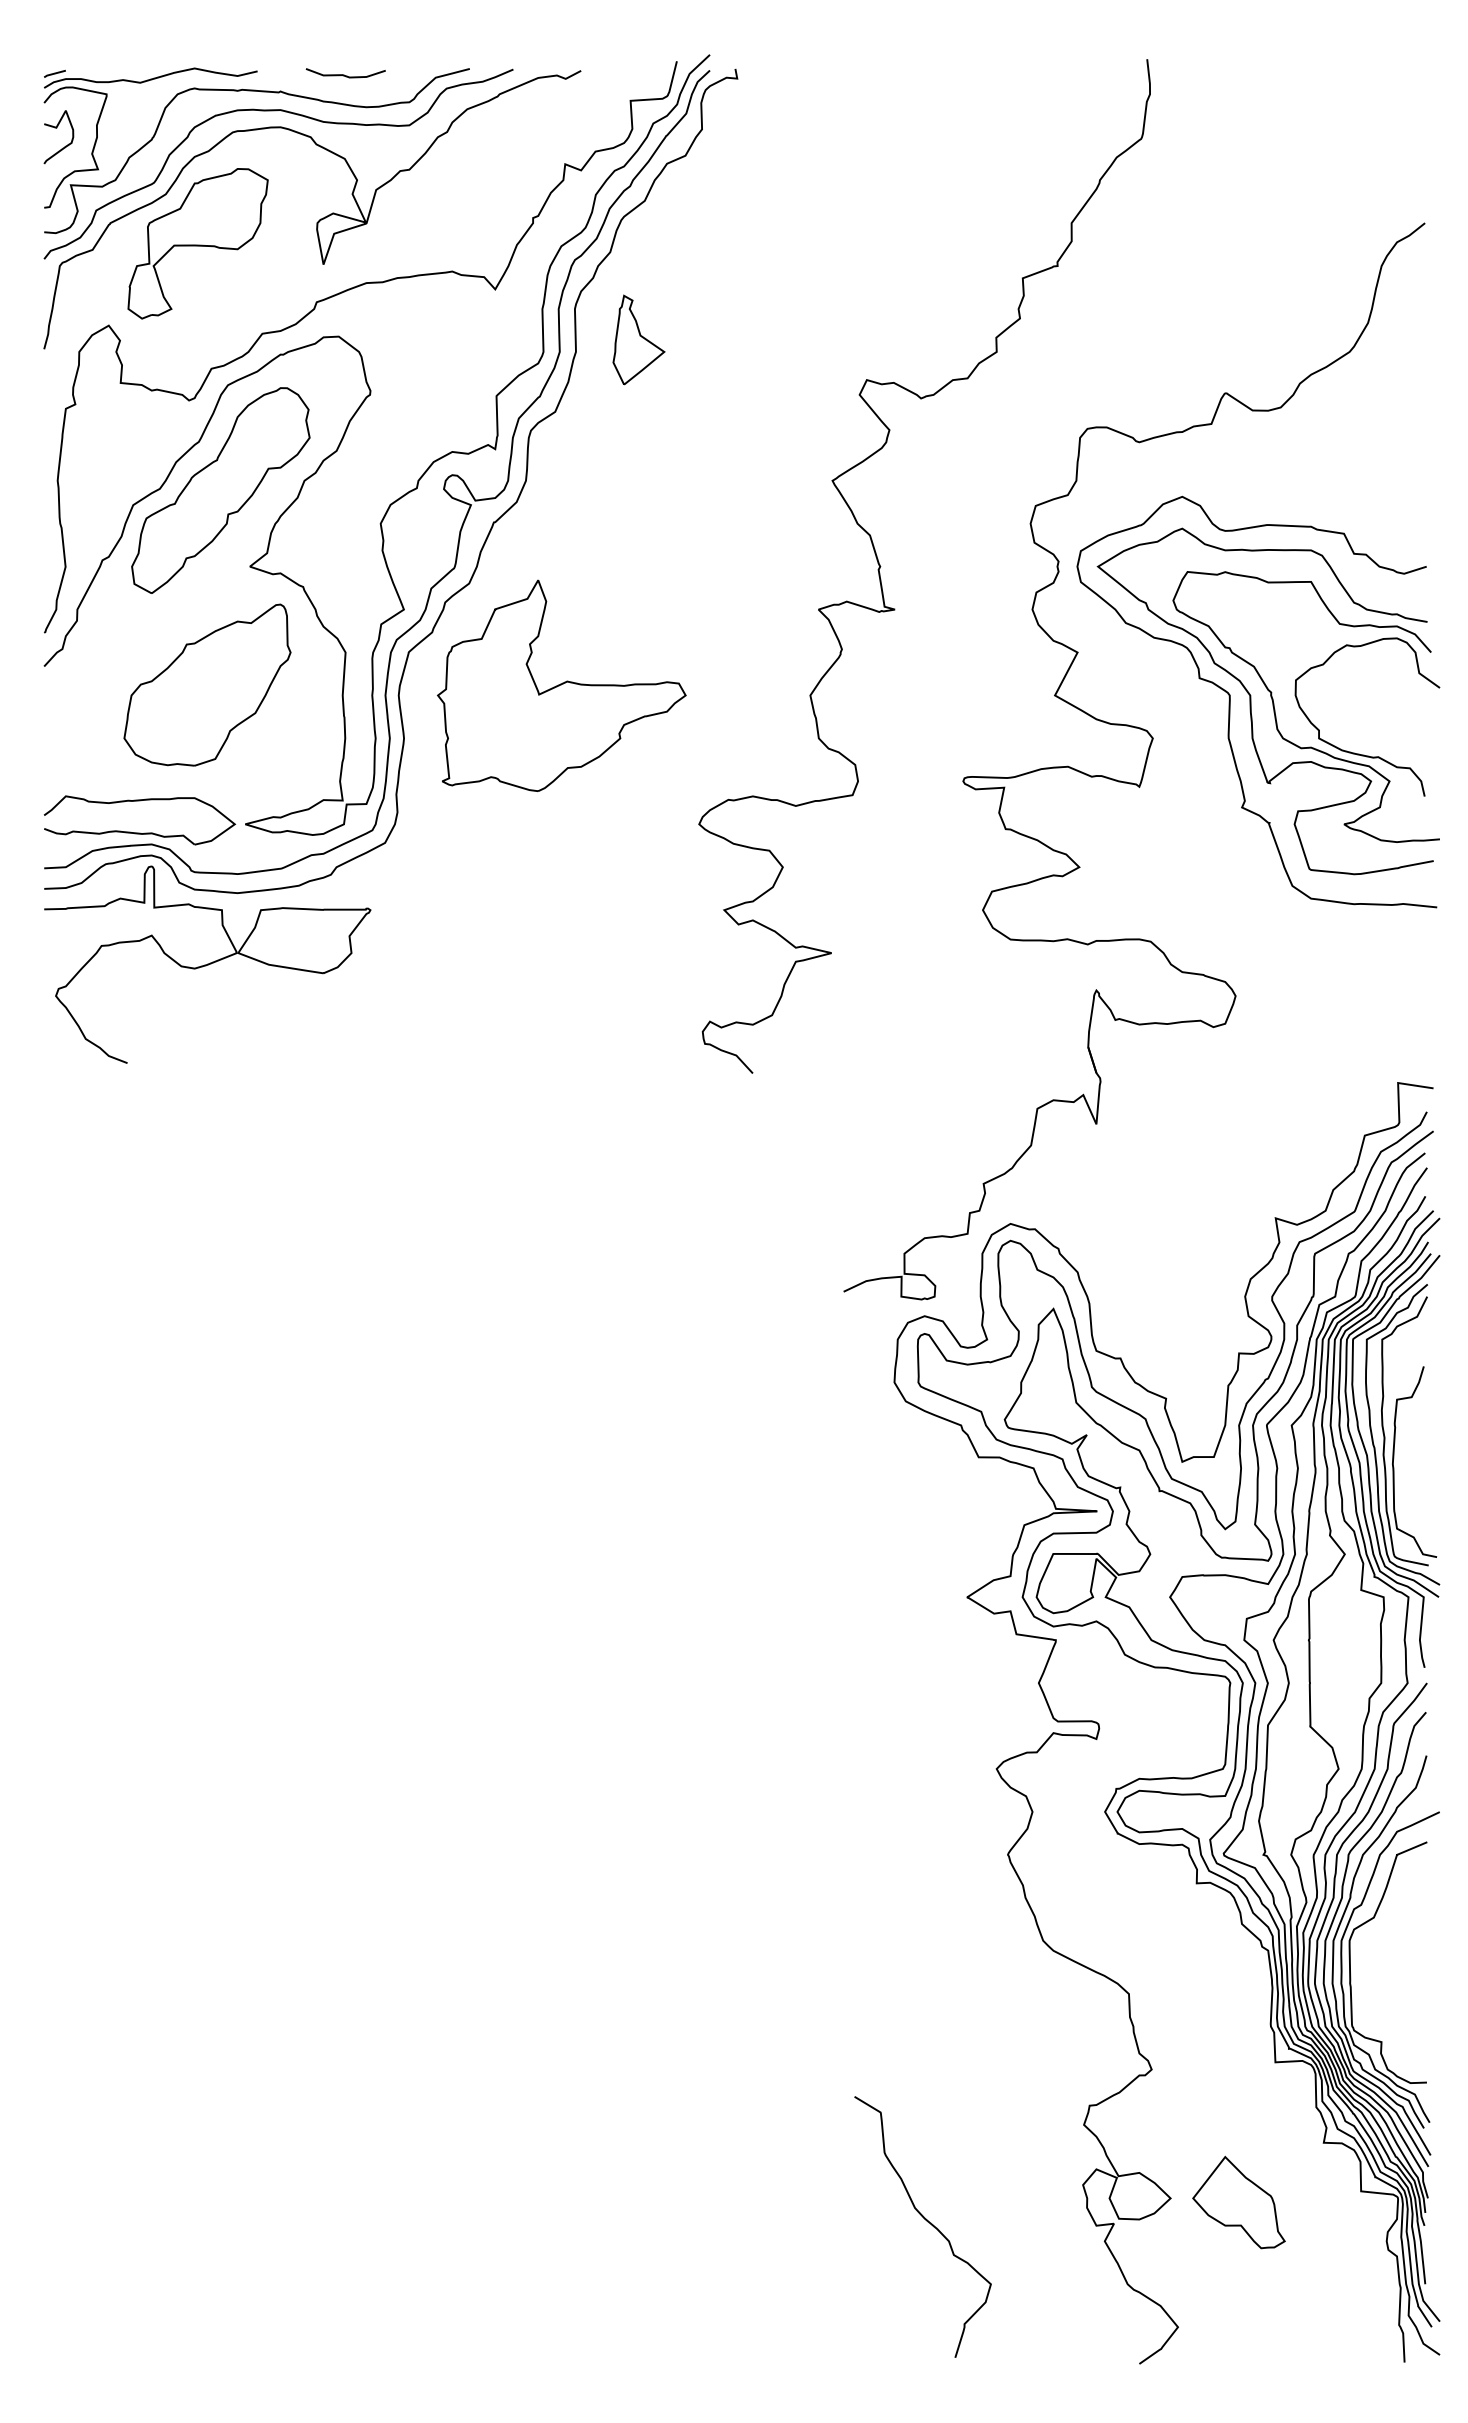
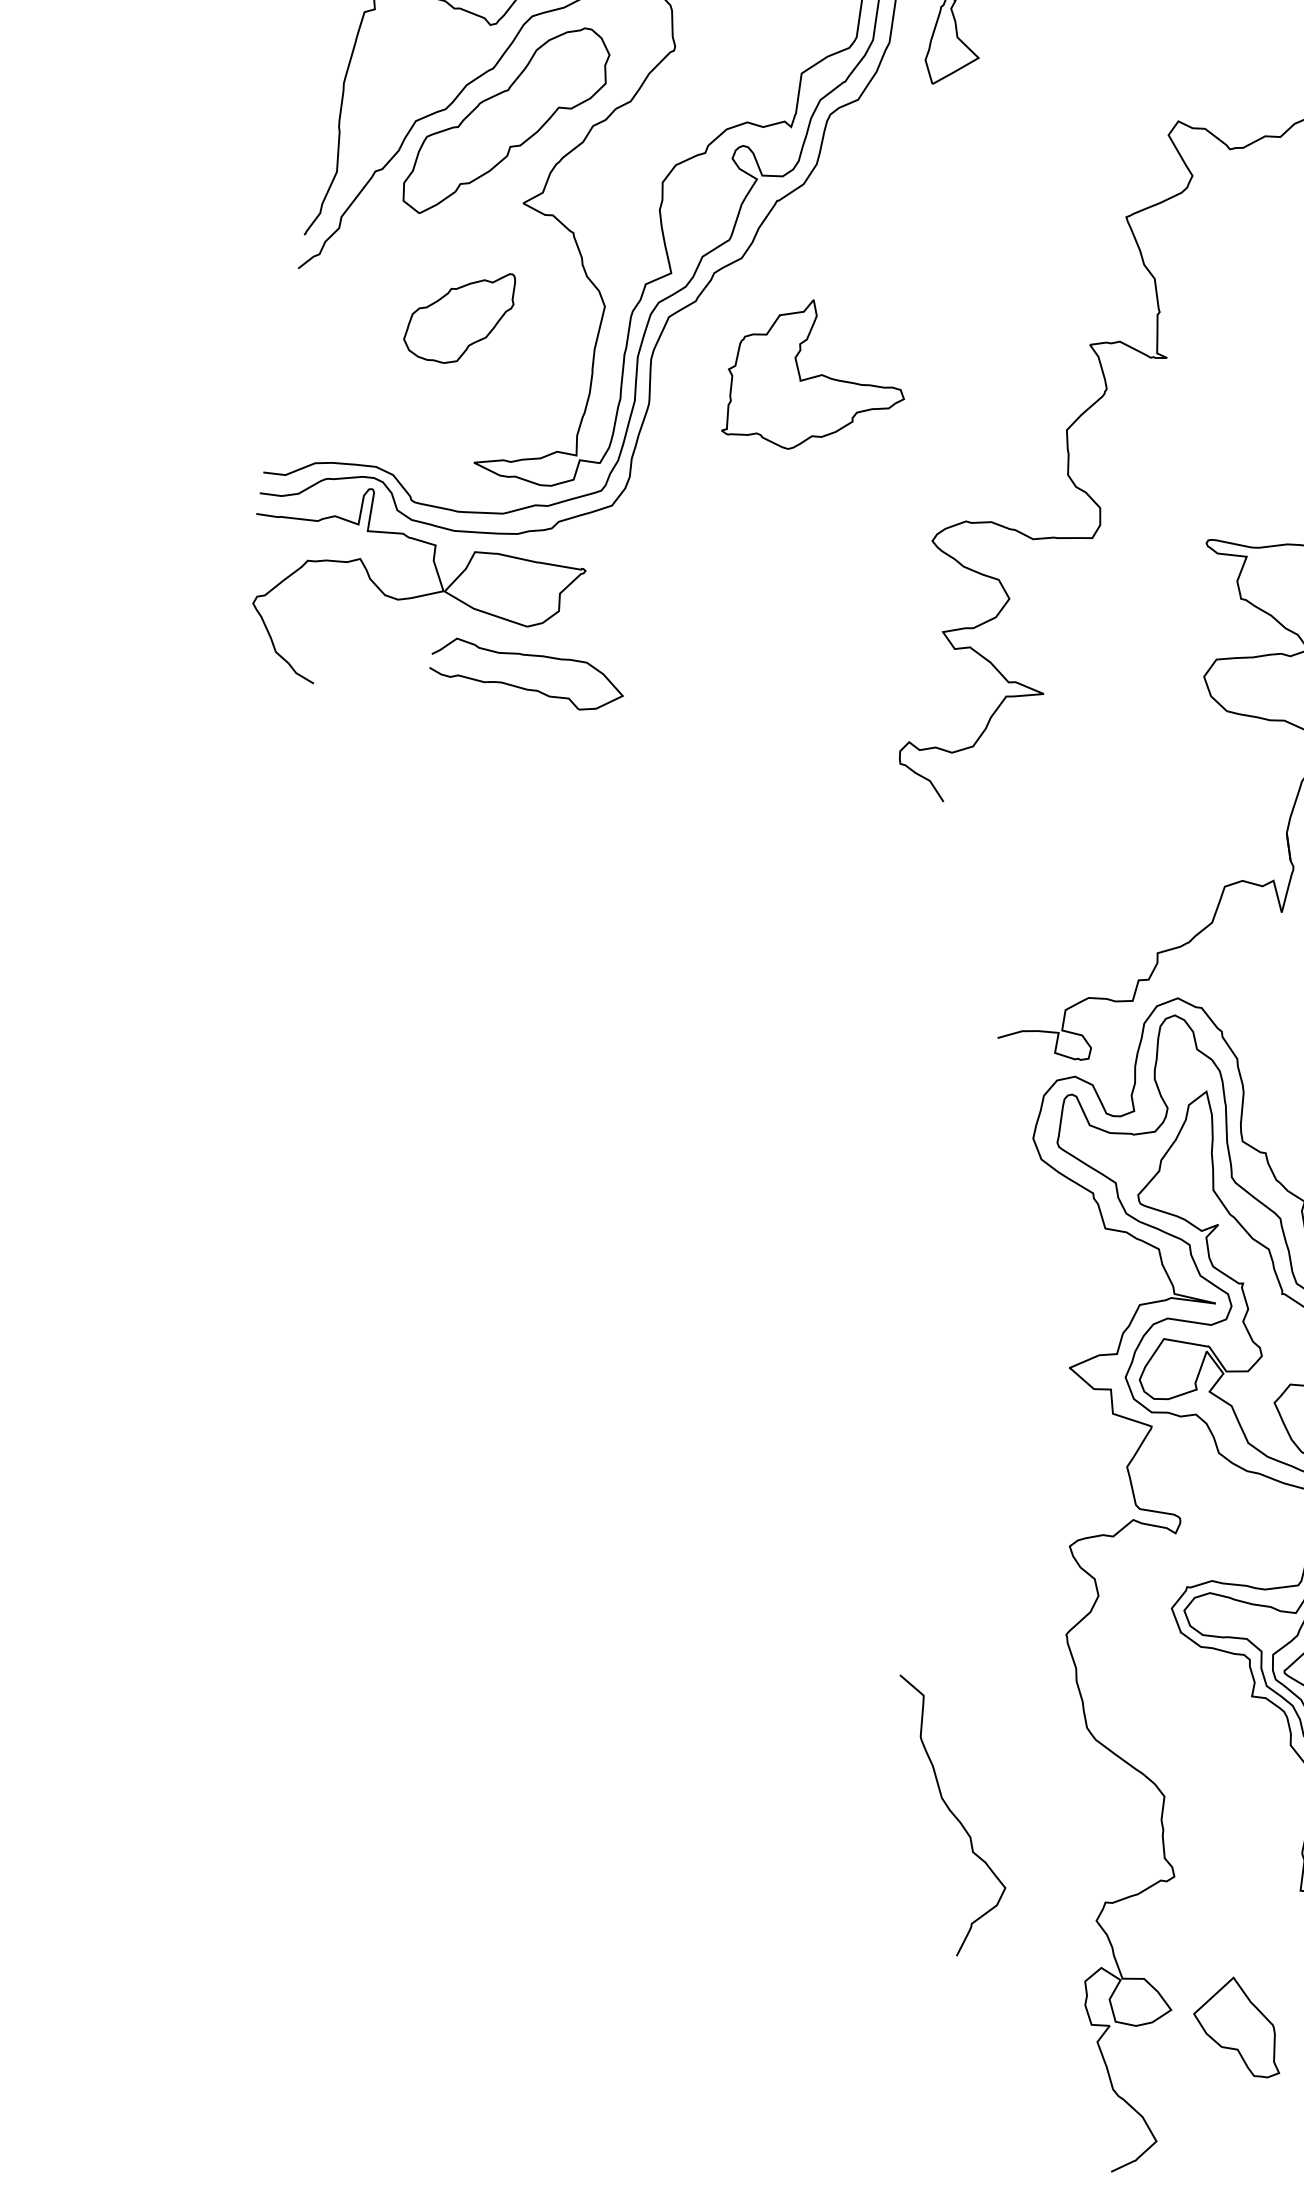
part: (207, 684) -> (459, 314), size x0.6
part: (561, 685) -> (817, 377), size x0.7
part: (139, 832) -> (525, 687), moved
curve: (926, 2221) -> (951, 1813), moved

